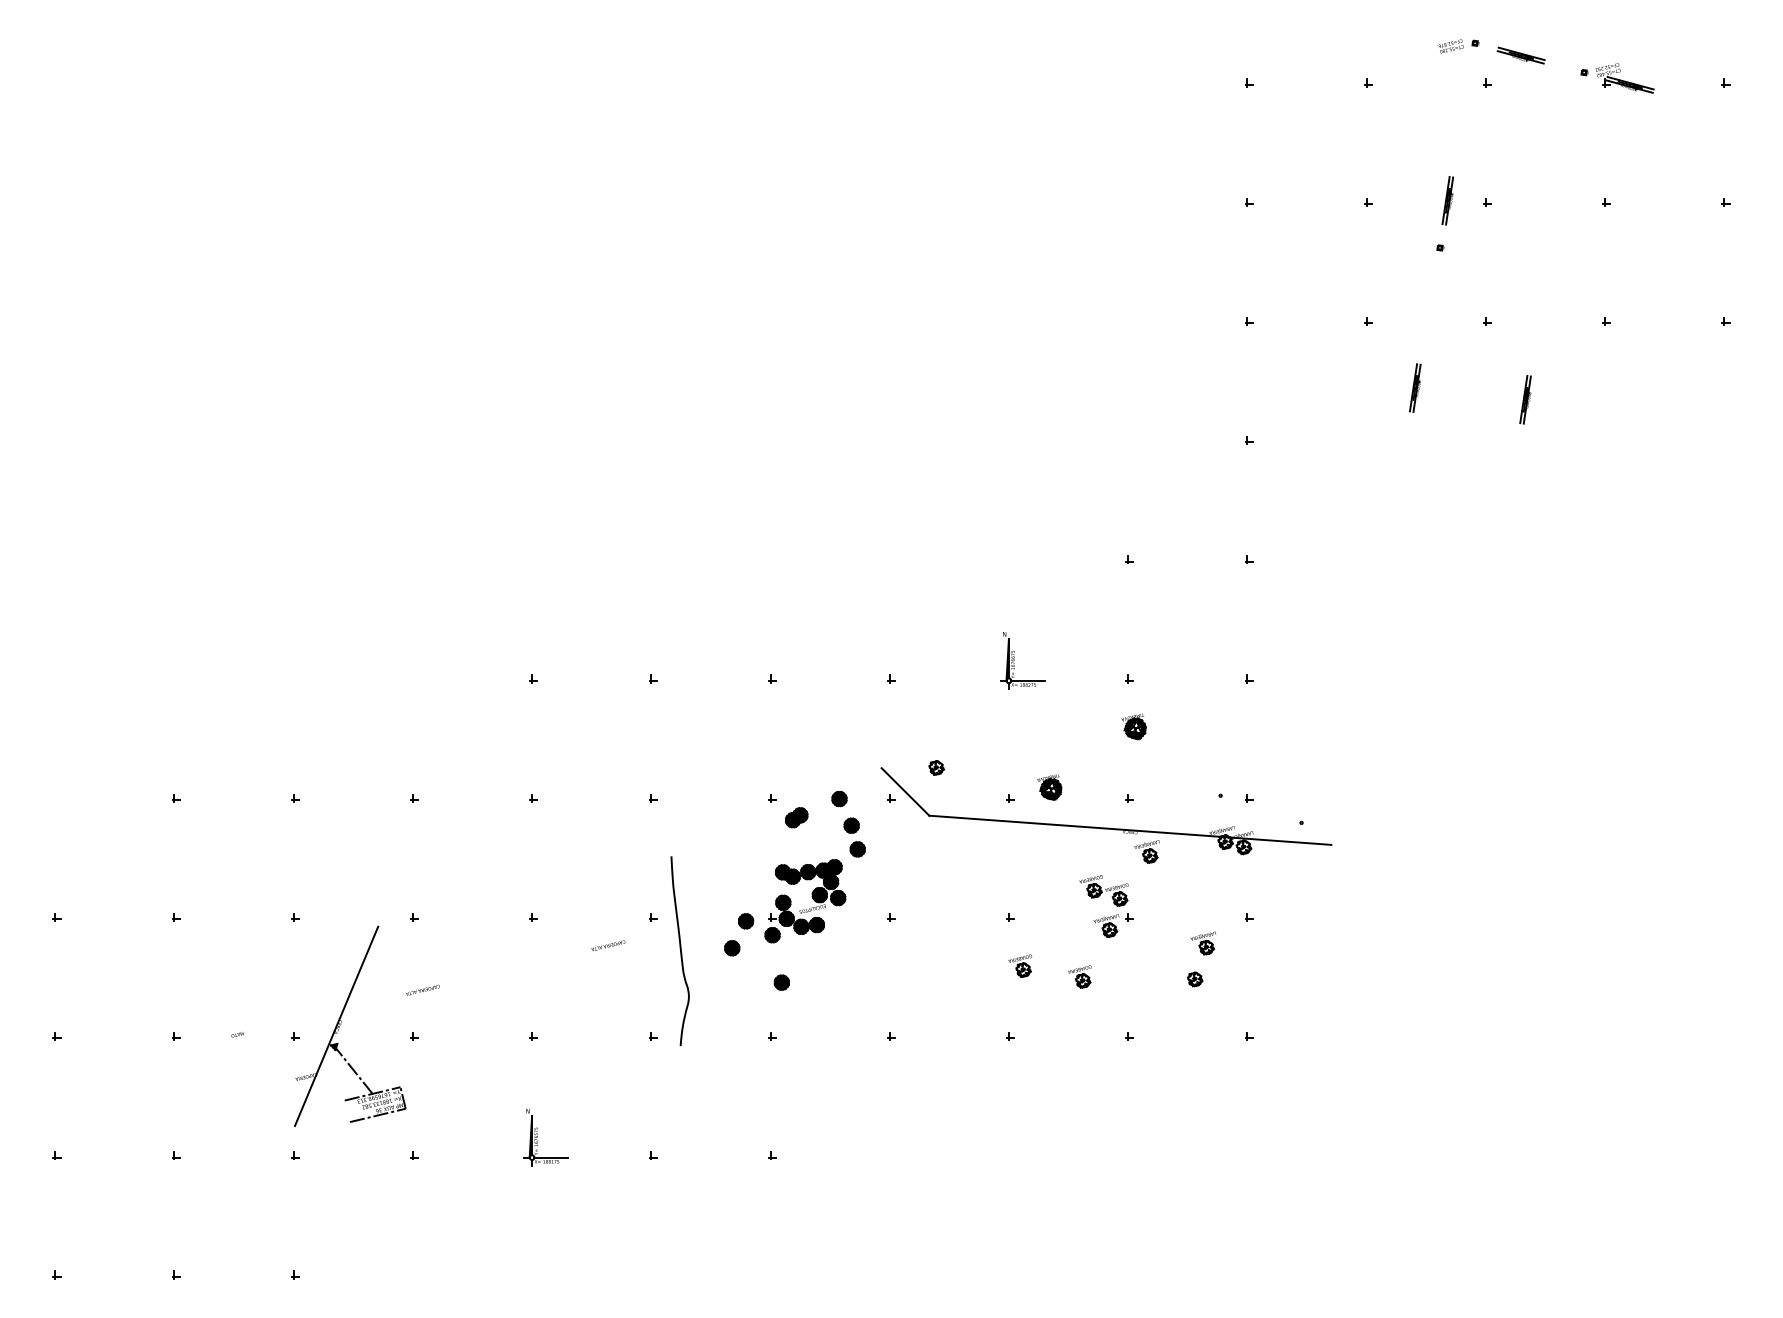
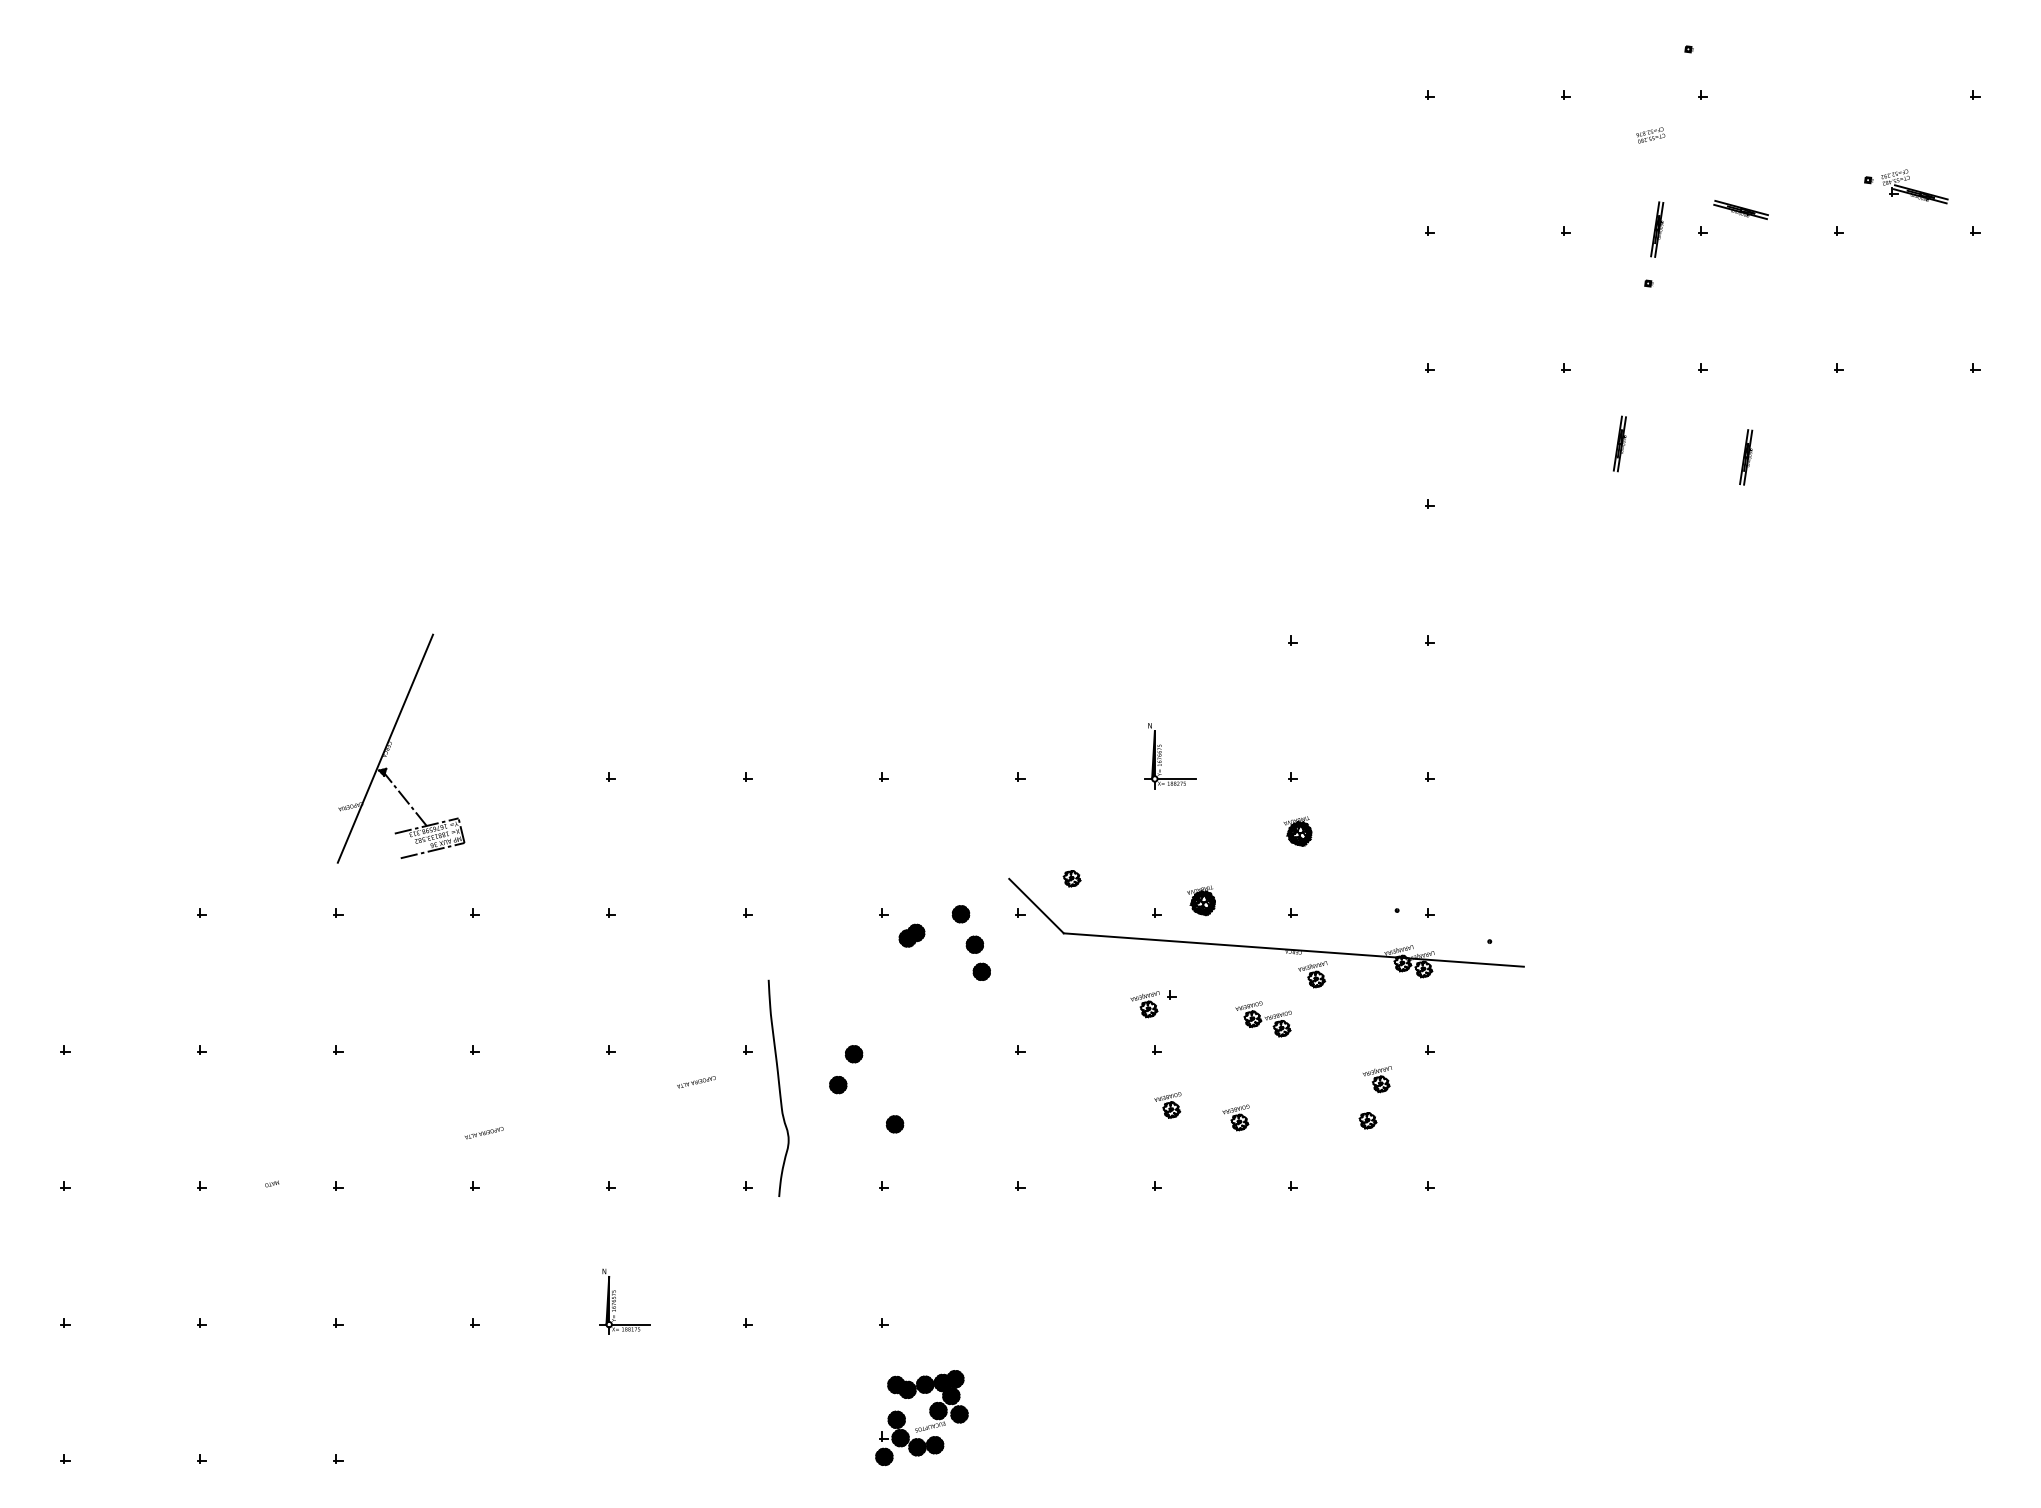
text: (1450, 46) -> (1649, 135), moved
part: (1520, 55) -> (1740, 209), moved
part: (1617, 78) -> (1906, 186), moved
part: (812, 899) -> (930, 1416), moved
part: (1113, 925) -> (1153, 1004), moved
part: (342, 1021) -> (392, 743), moved

